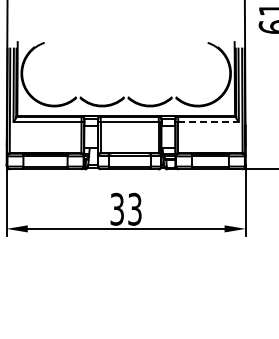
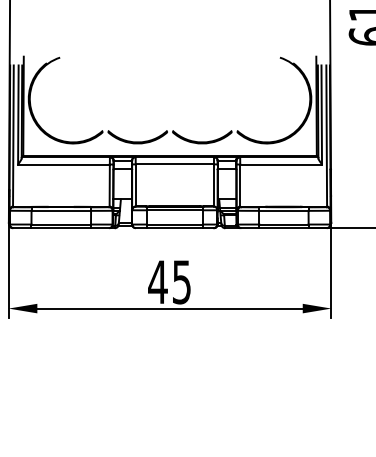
line: (209, 122) -> (282, 165), dashed -> solid
text: (125, 208) -> (169, 281), 33 -> 45

